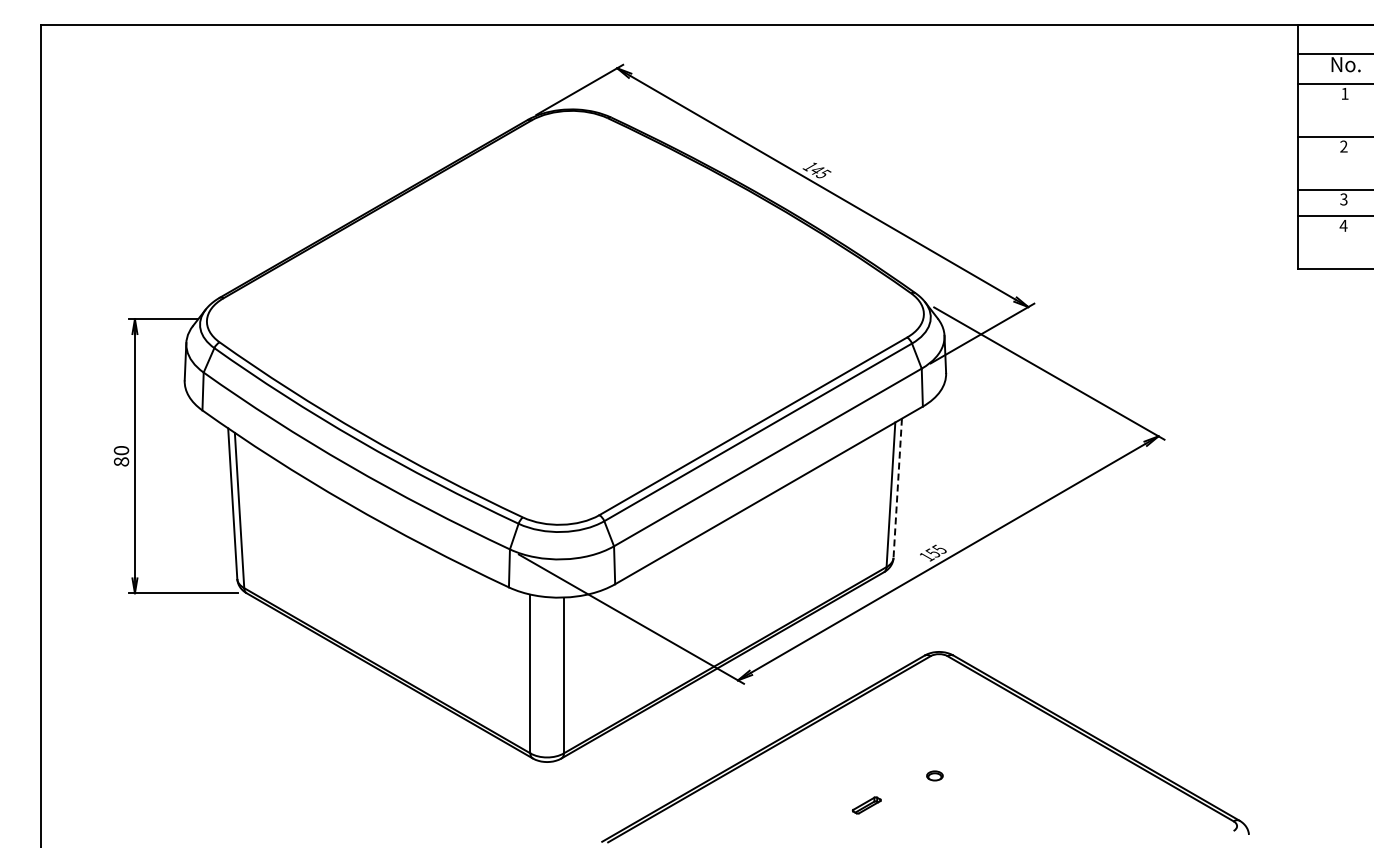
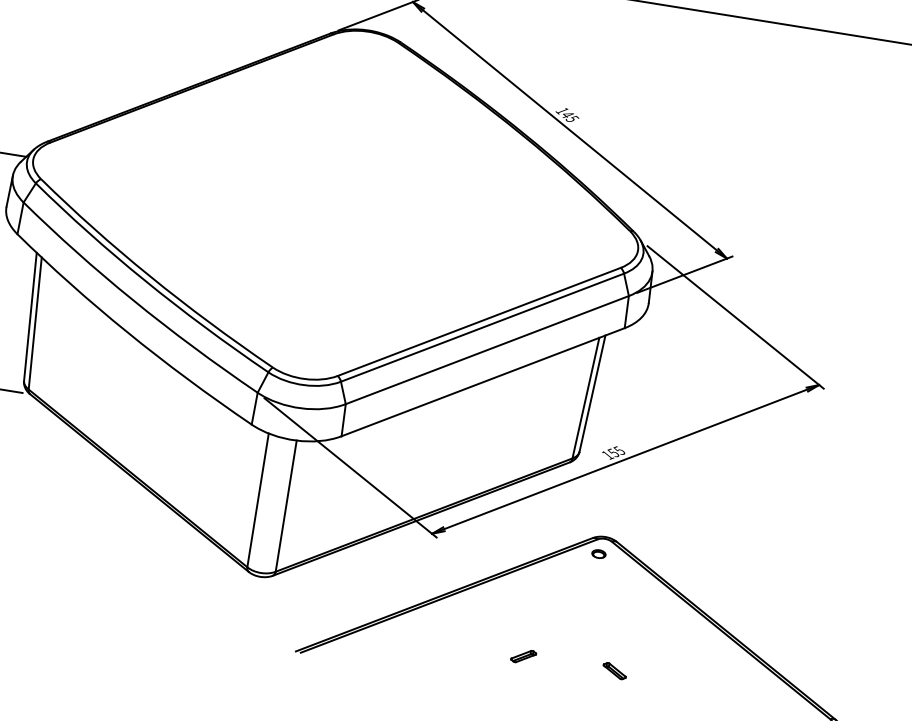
line: (897, 488) -> (592, 393), dashed -> solid
part: (934, 775) -> (598, 553), moved
part: (974, 805) -> (614, 671), added

